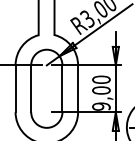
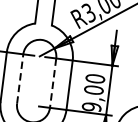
line: (31, 88) -> (20, 78), solid -> dashed
line: (62, 89) -> (53, 83), solid -> dashed

